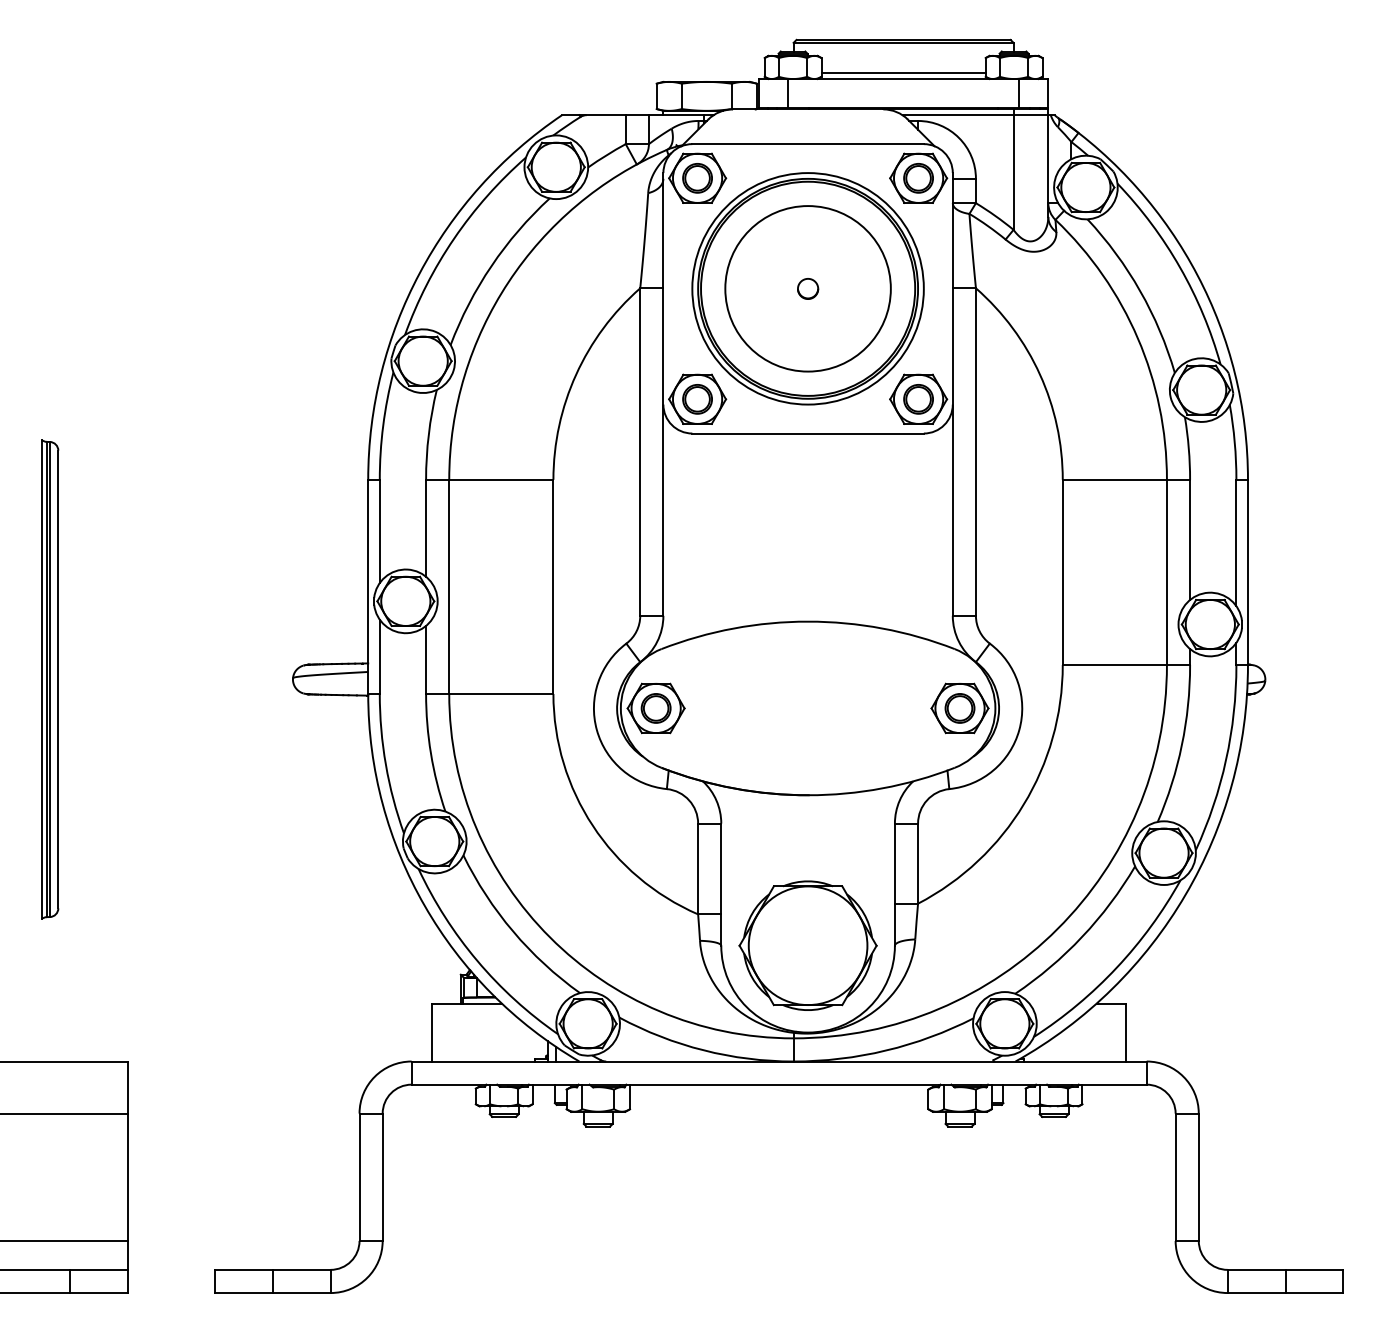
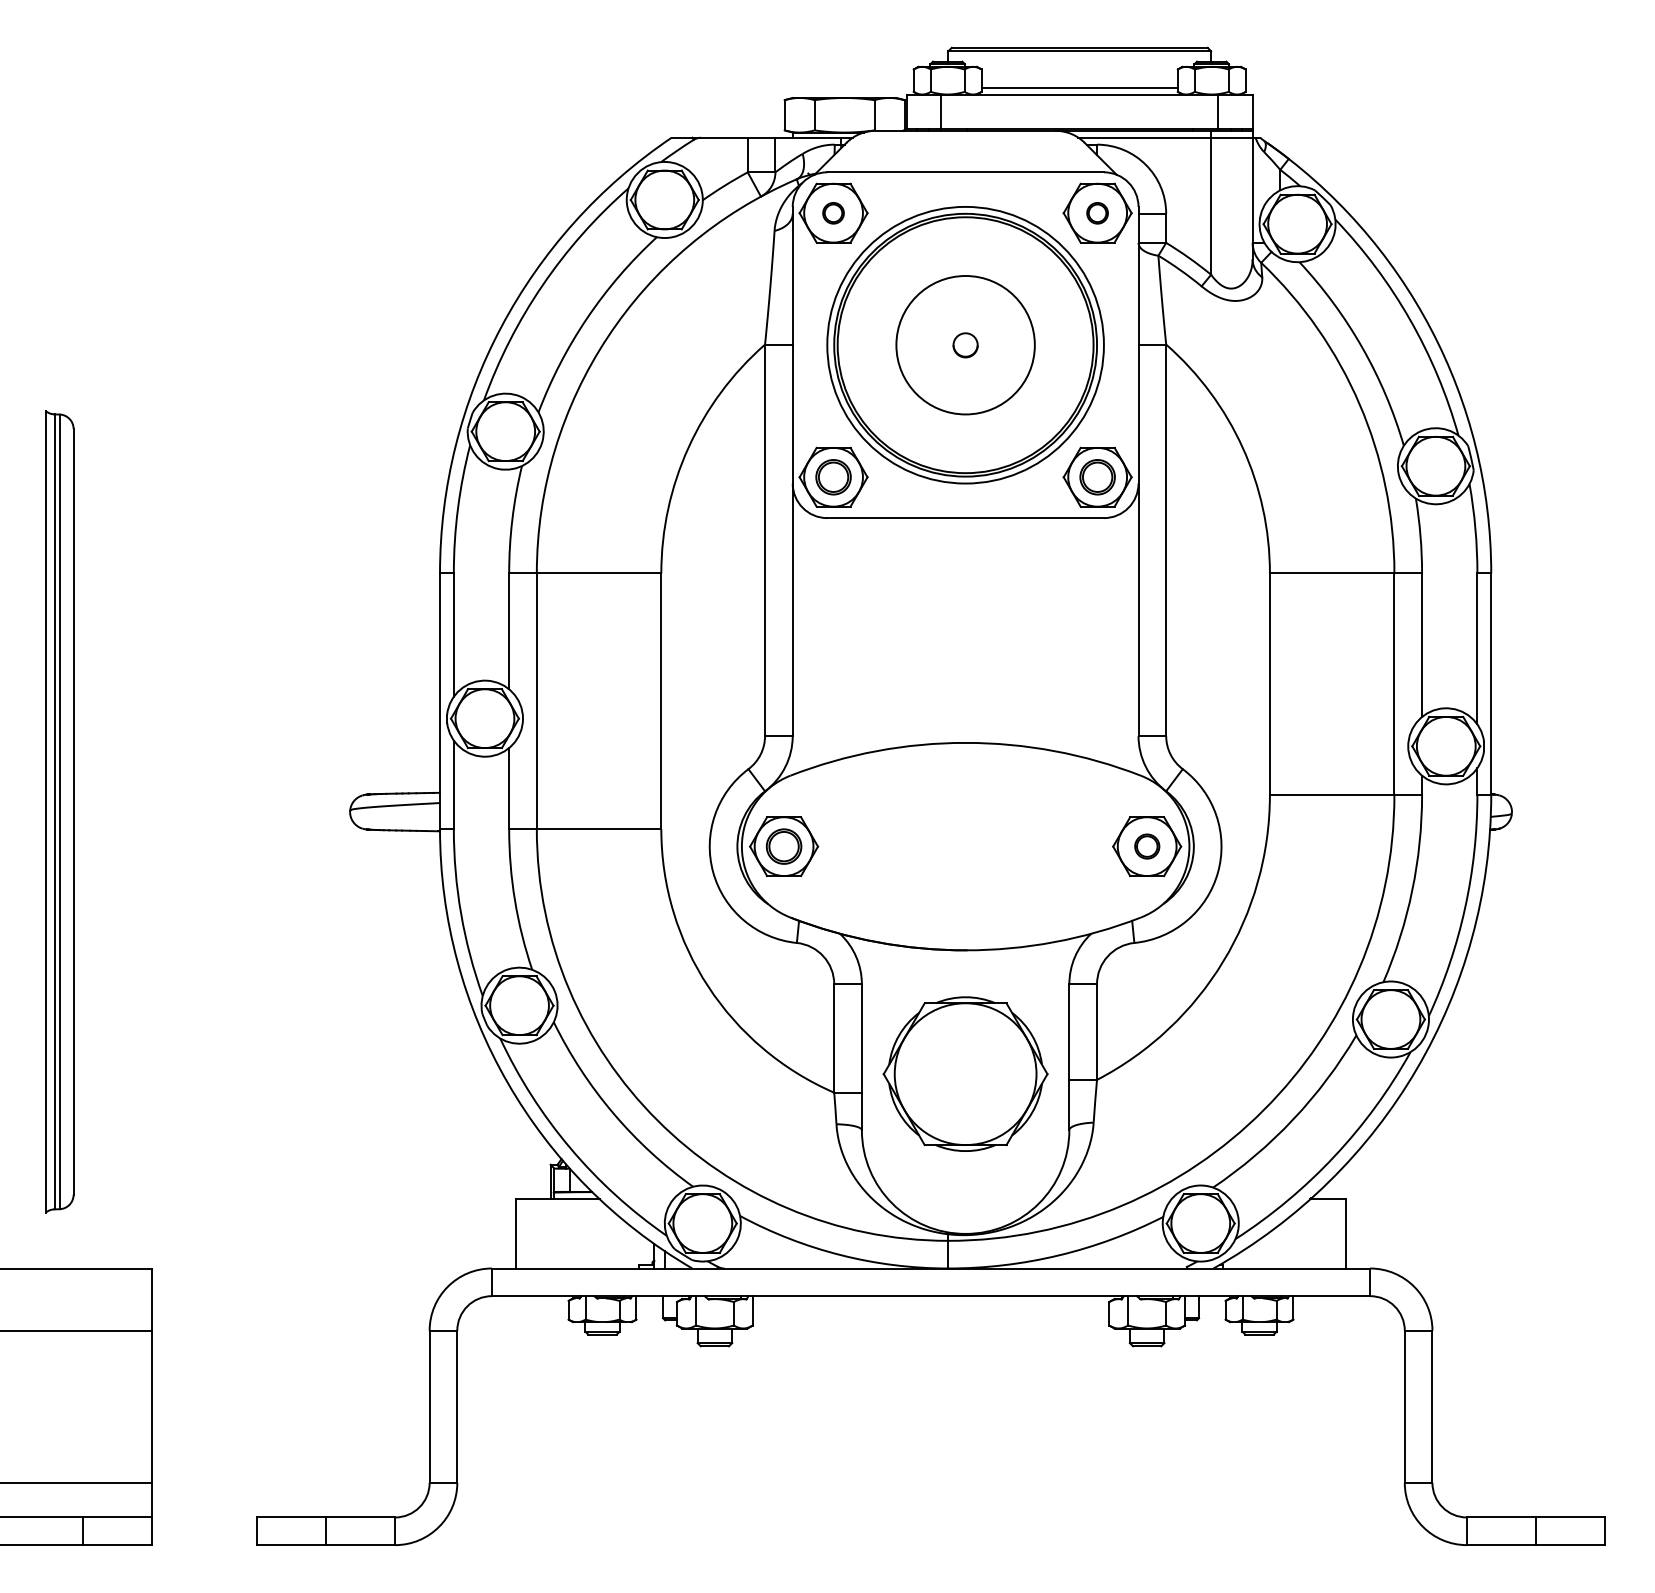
part: (697, 178) -> (833, 213), size x0.6
part: (918, 178) -> (1097, 213), size x0.6
circle: (807, 289) -> (965, 345), size x0.7
part: (49, 679) -> (59, 812), size x1.4
part: (960, 708) -> (1147, 846), size x0.7
part: (807, 945) -> (965, 1073), moved

